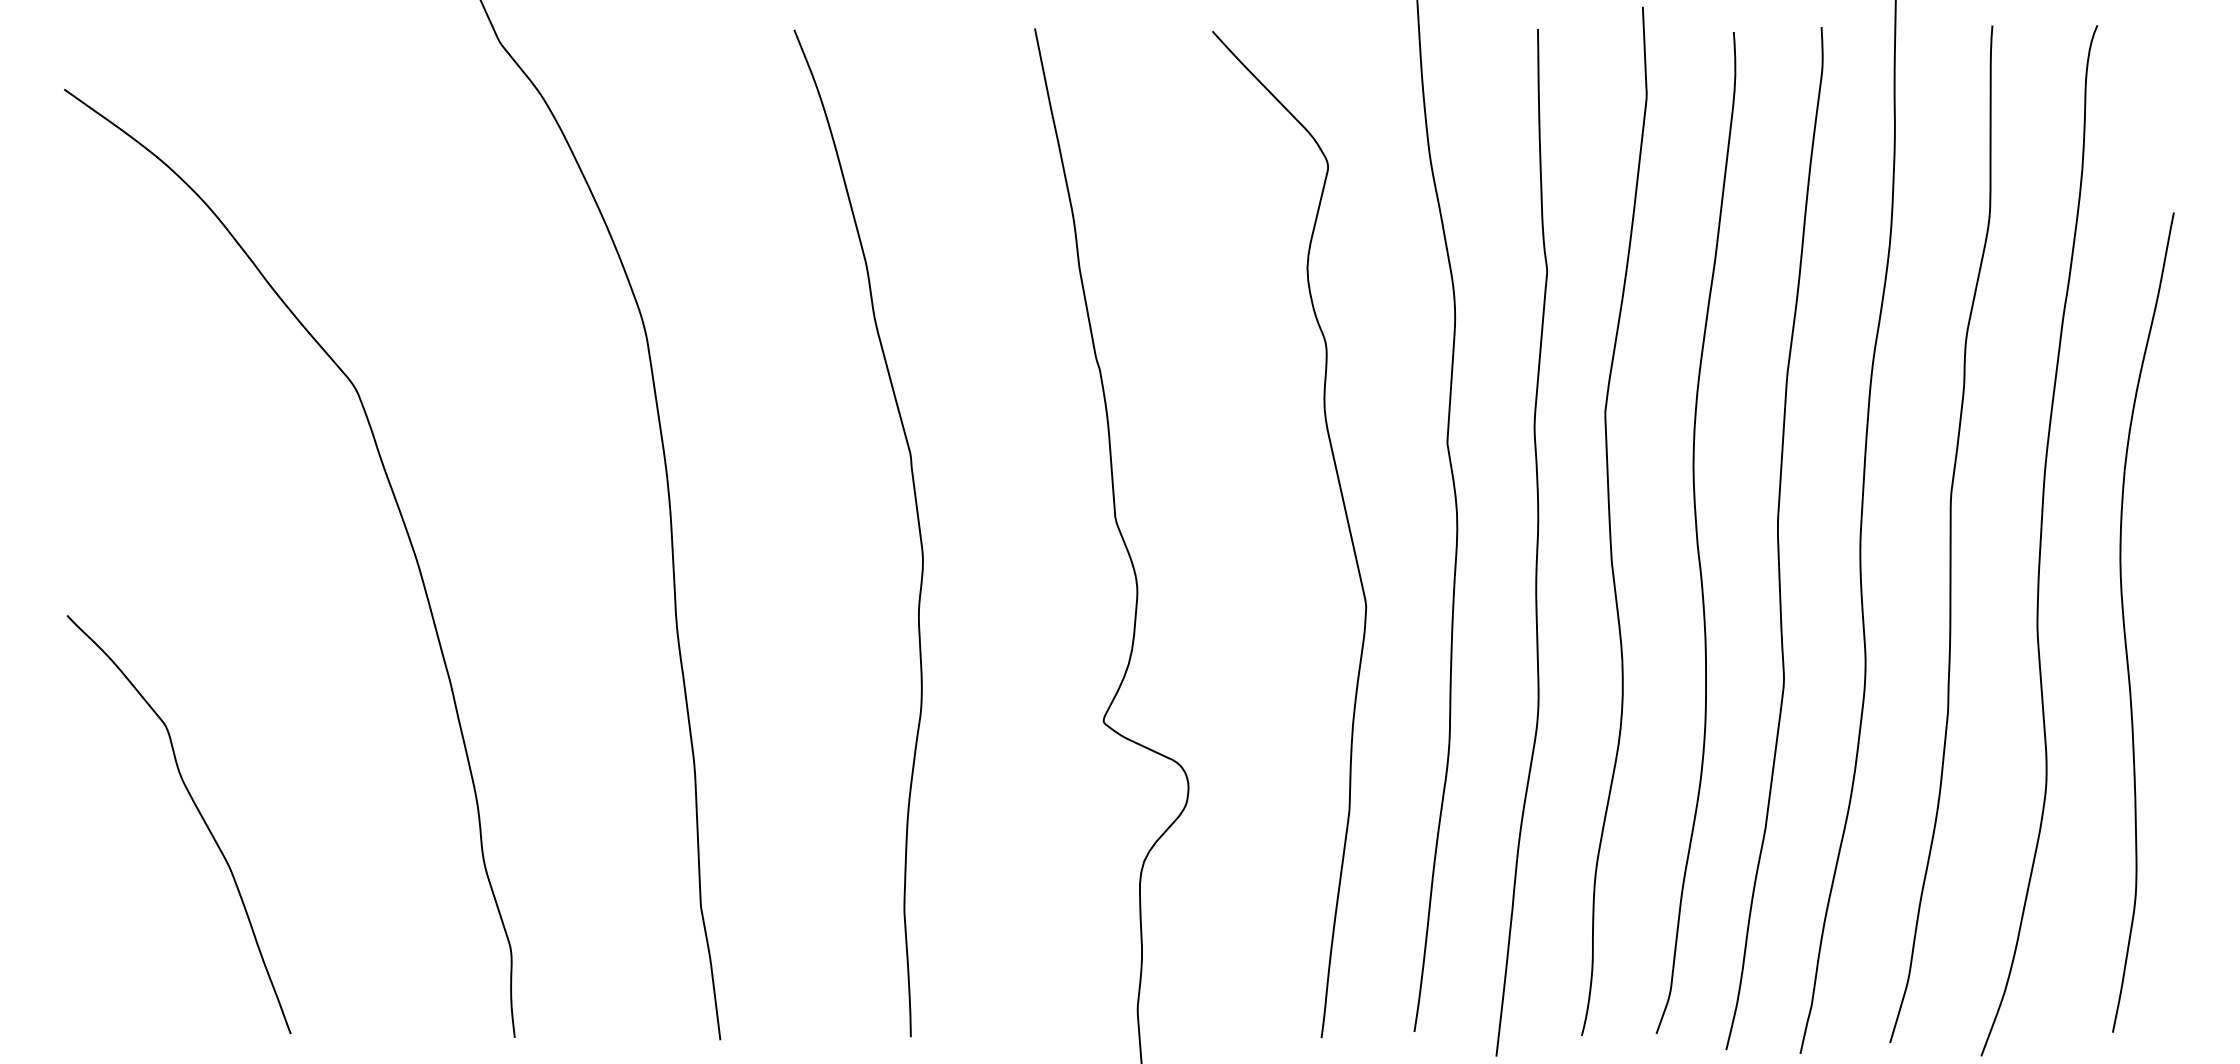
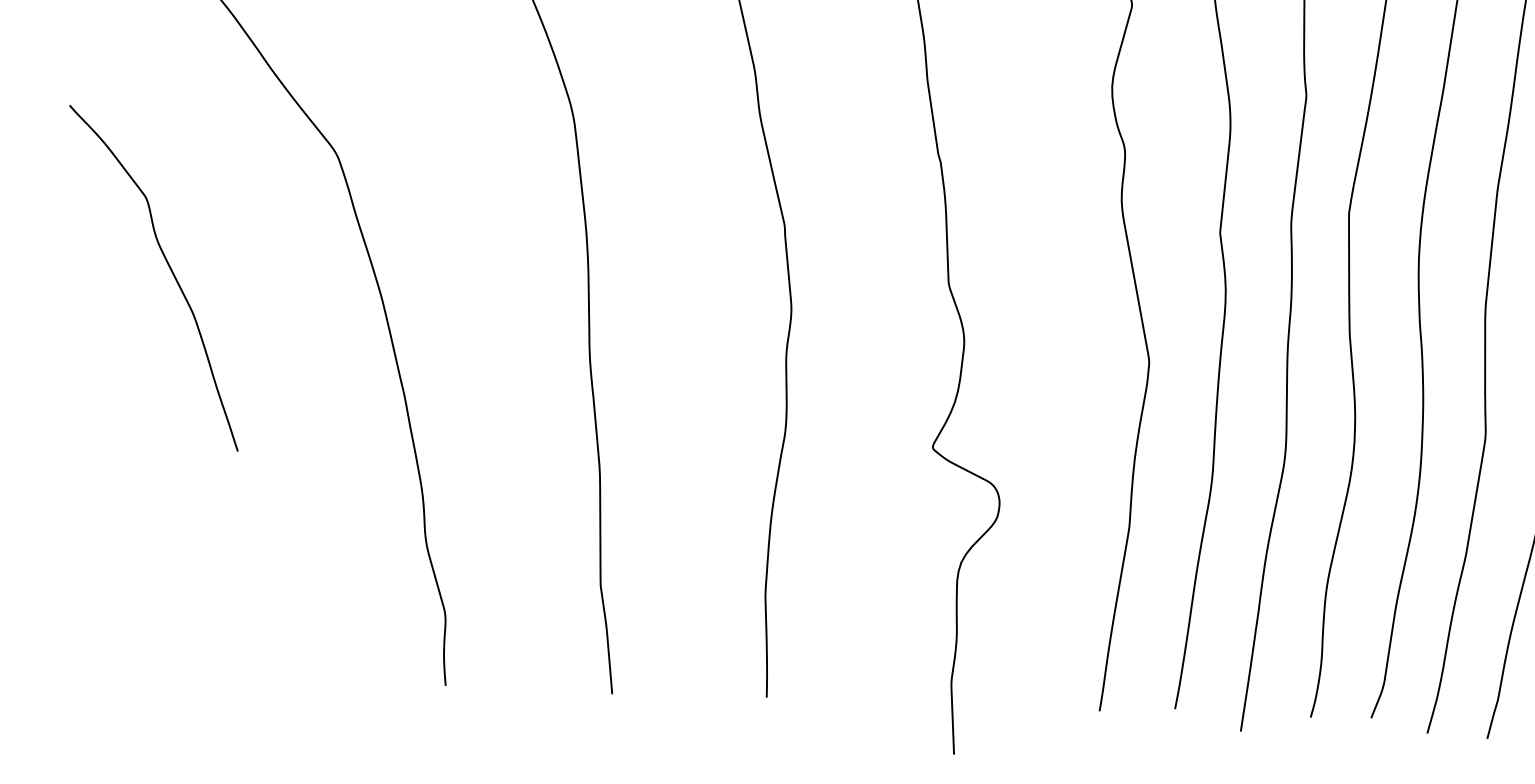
curve: (199, 814) -> (170, 270), moved

